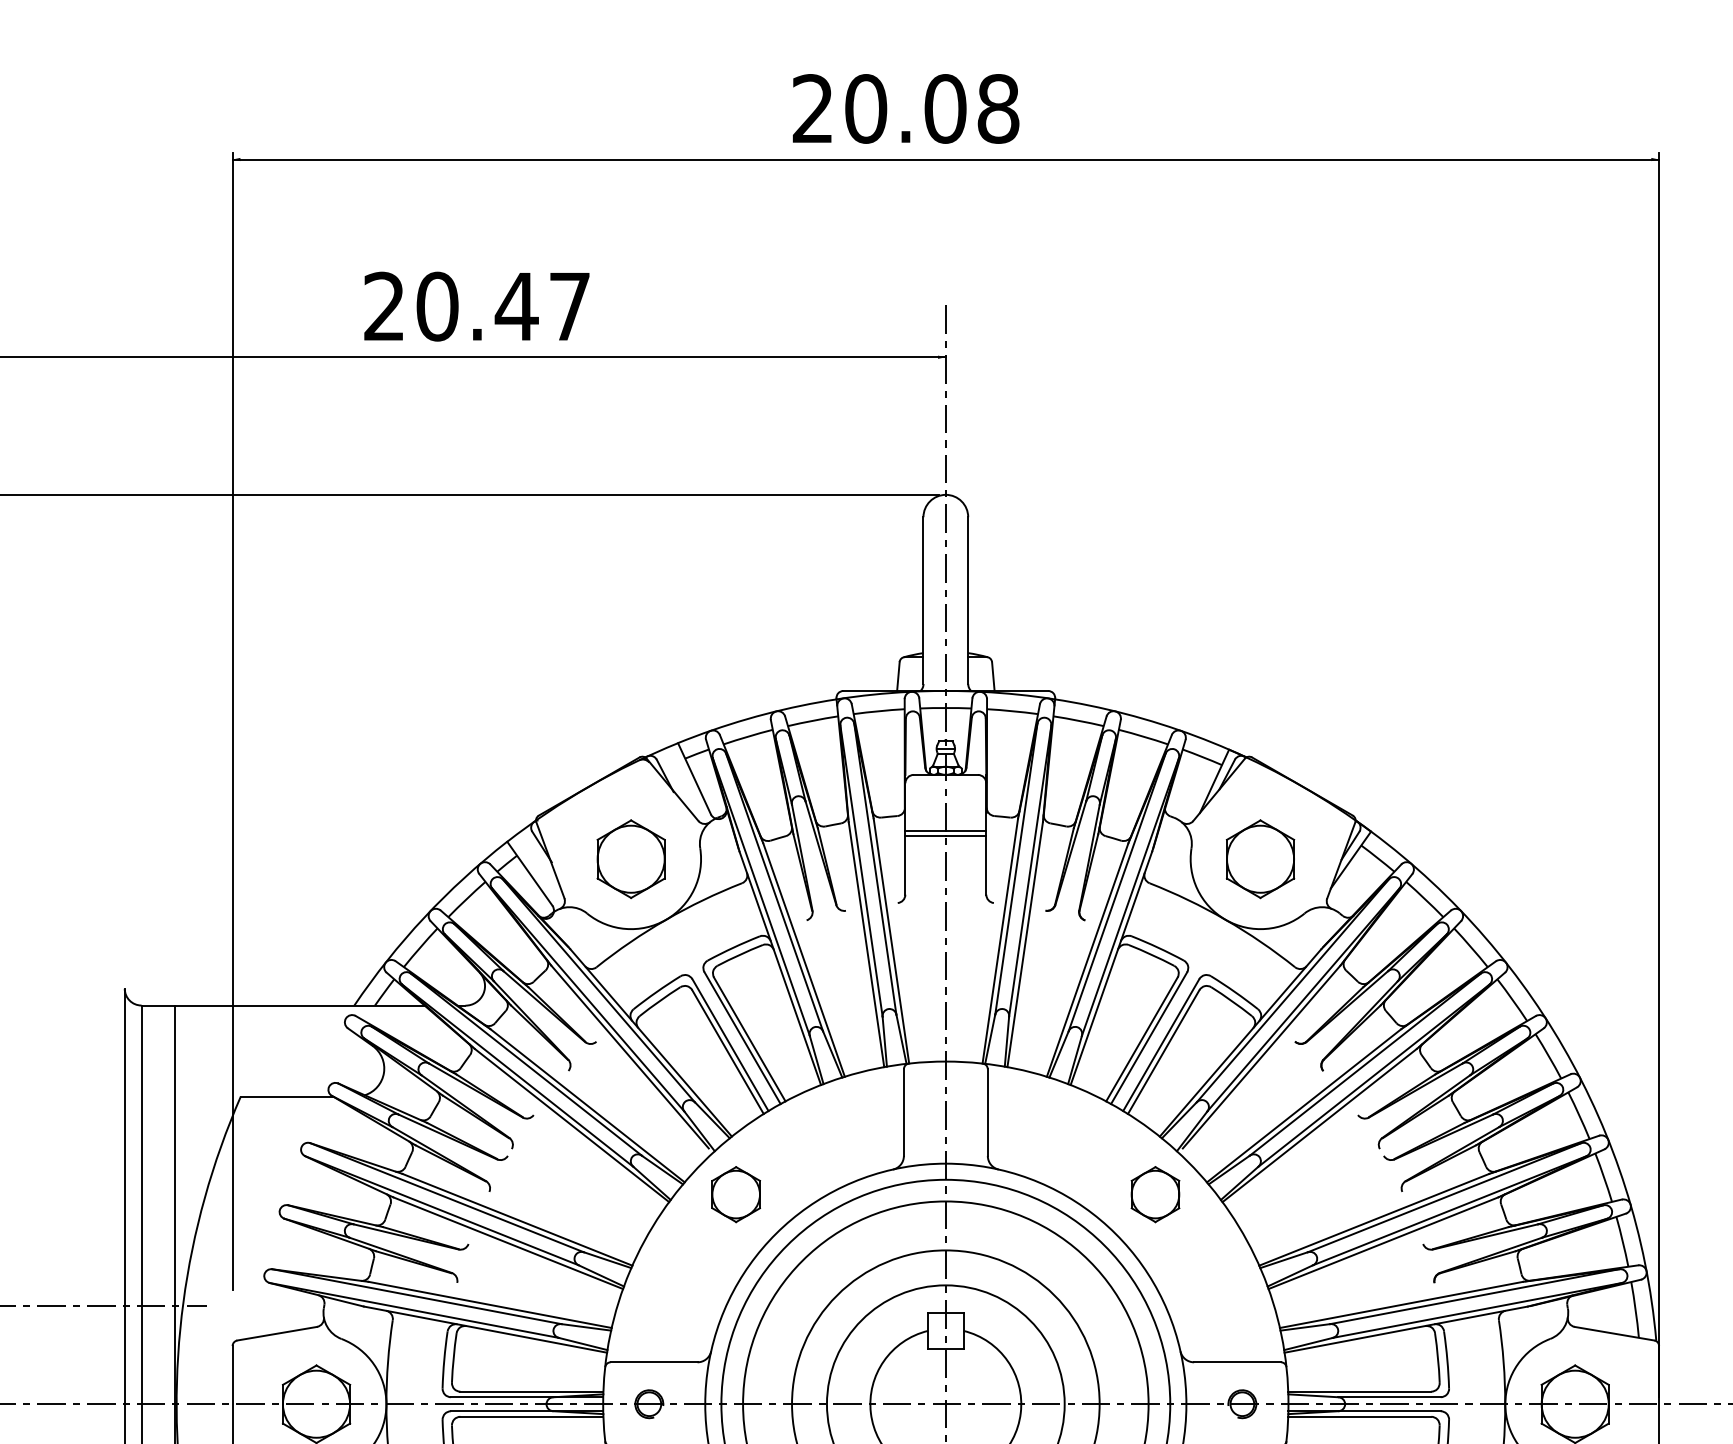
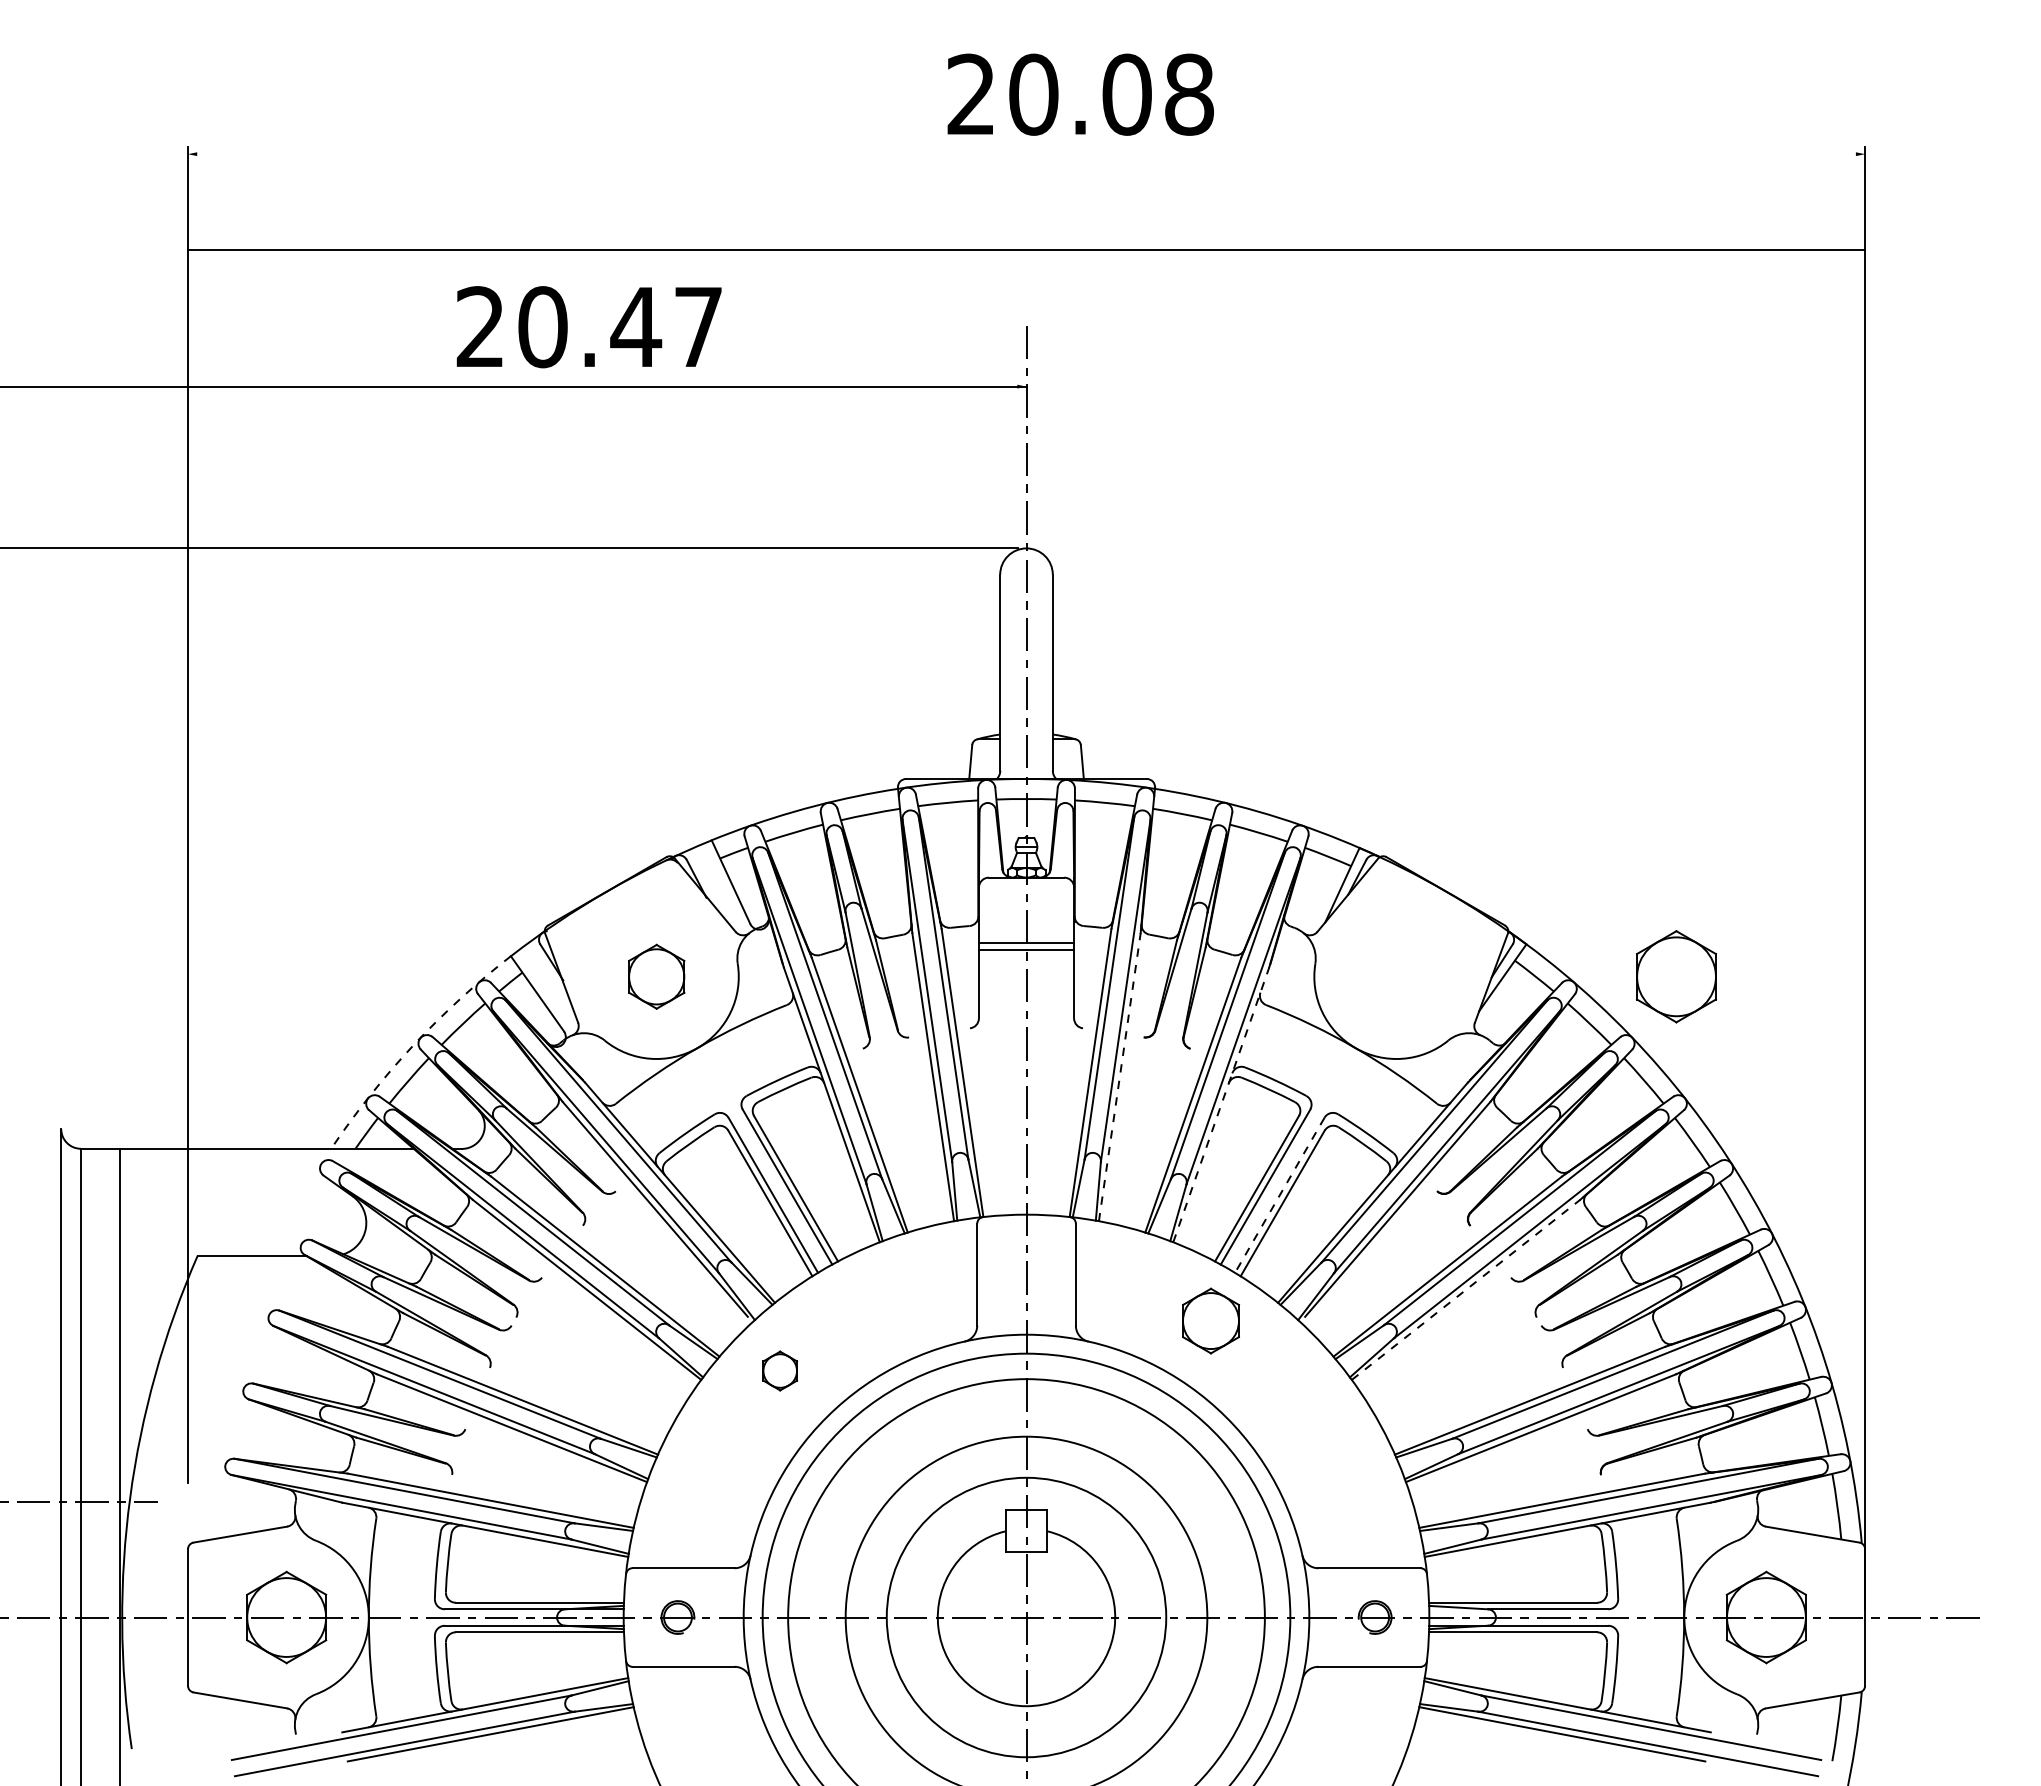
text: (905, 108) -> (1080, 94), moved
line: (945, 159) -> (1026, 250), moved
text: (476, 306) -> (588, 327), moved
part: (631, 858) -> (656, 976), size x0.7
part: (1260, 858) -> (1676, 976), moved
arc: (424, 917) -> (413, 1045), solid -> dashed
line: (1024, 944) -> (1119, 1077), solid -> dashed
line: (1111, 967) -> (1221, 1104), solid -> dashed
line: (1161, 1045) -> (1279, 1195), solid -> dashed
line: (1320, 1125) -> (1466, 1289), solid -> dashed
part: (736, 1194) -> (780, 1370), size x0.6
part: (1155, 1194) -> (1210, 1320), moved

